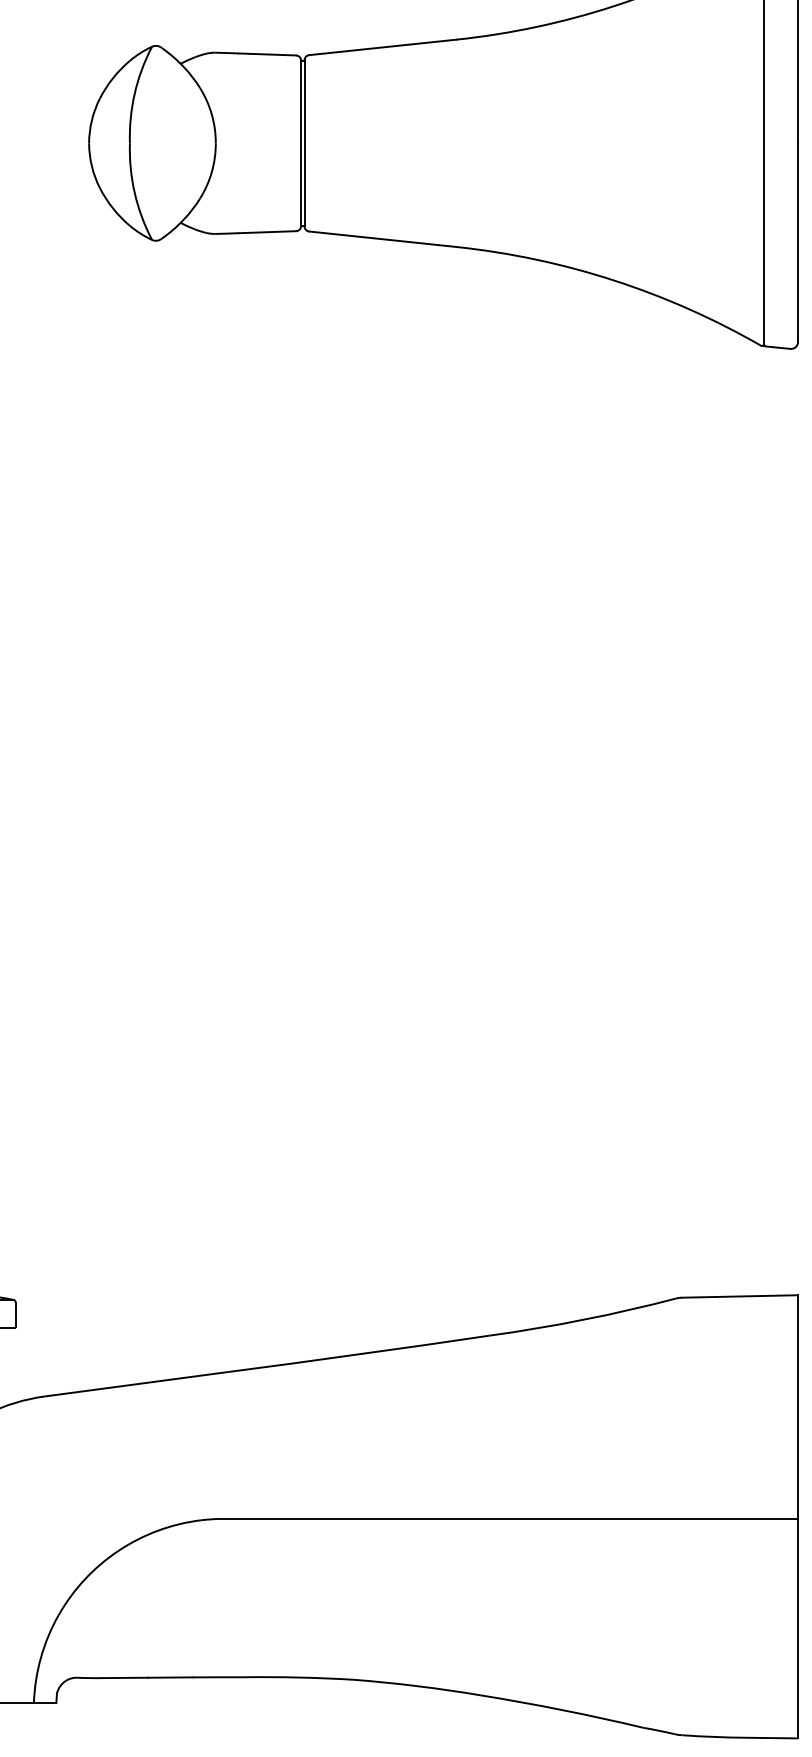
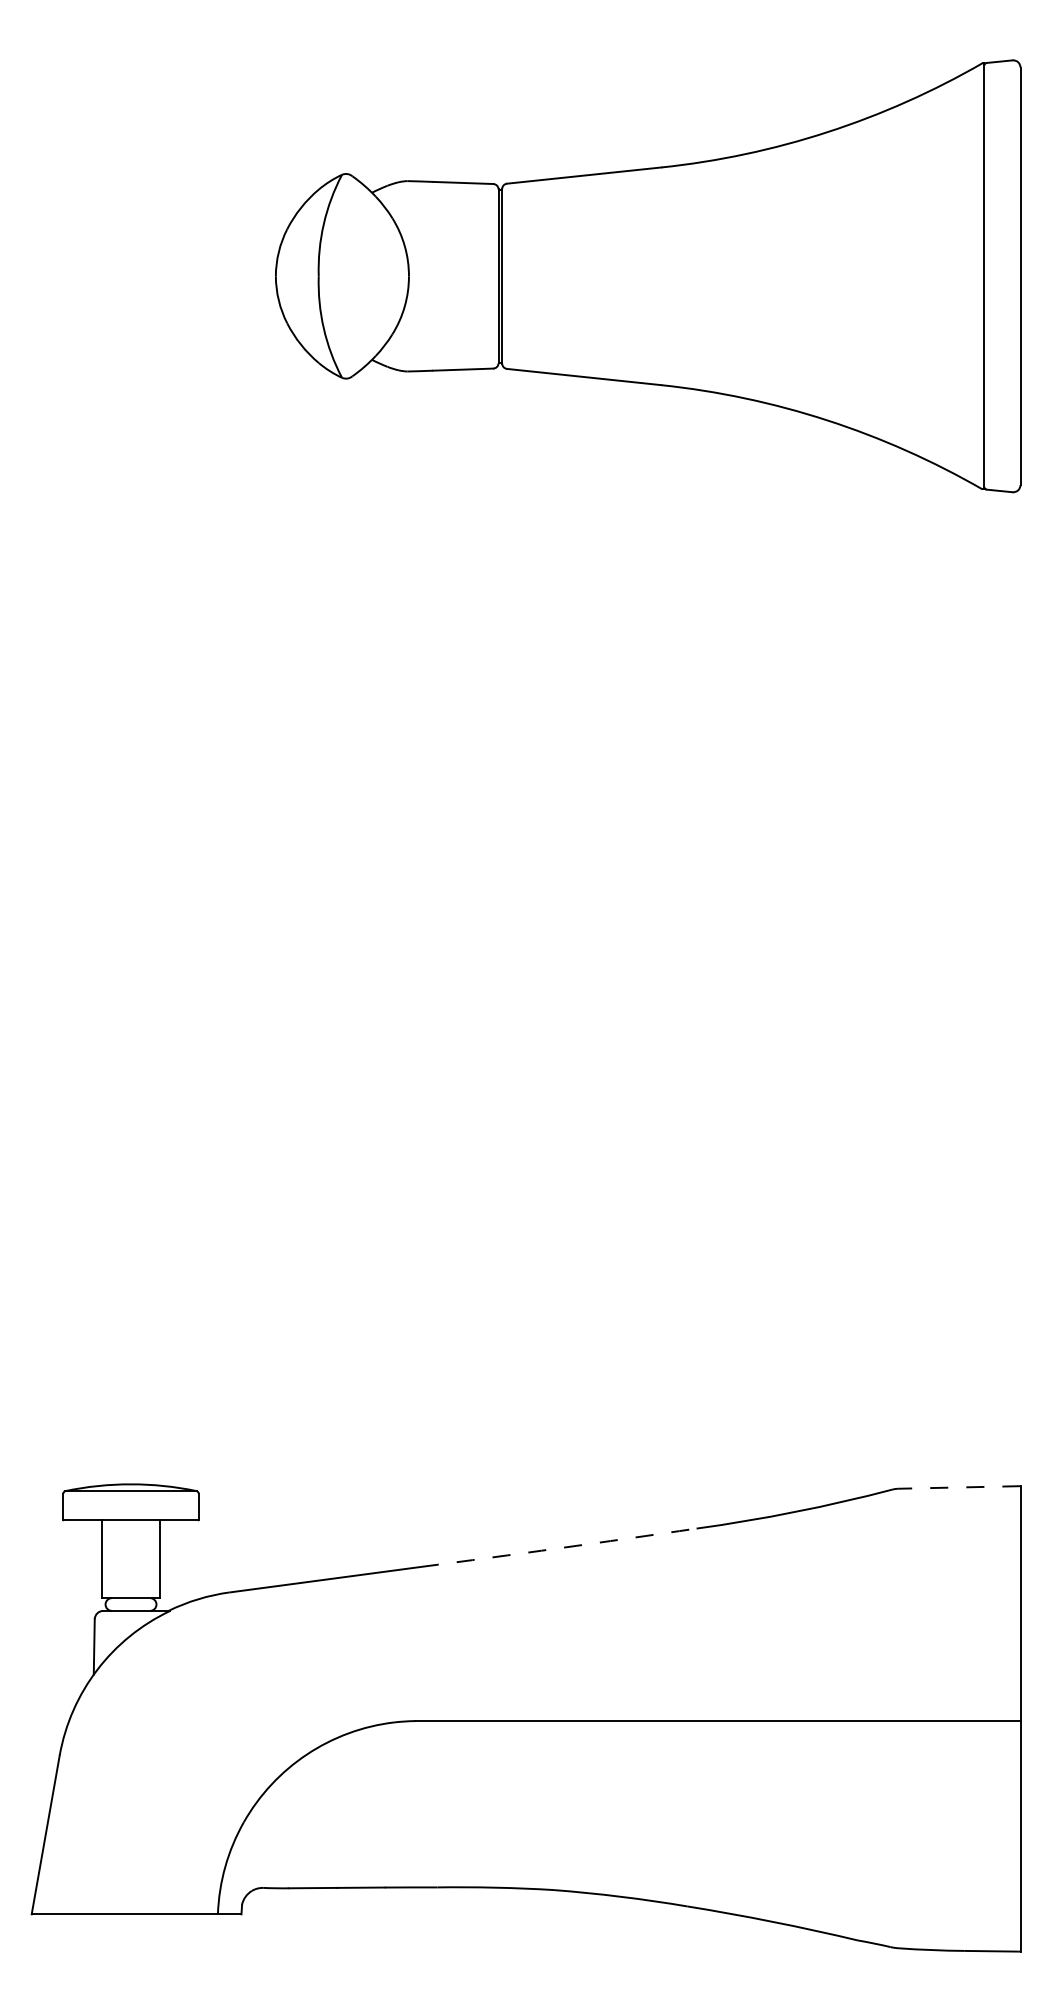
line: (739, 1296) -> (958, 1487), solid -> dashed
arc: (358, 1354) -> (558, 1548), solid -> dashed

